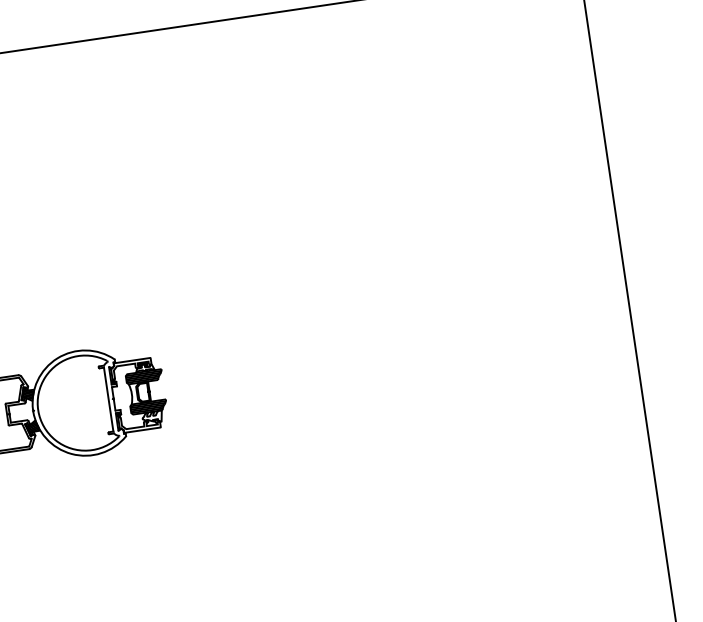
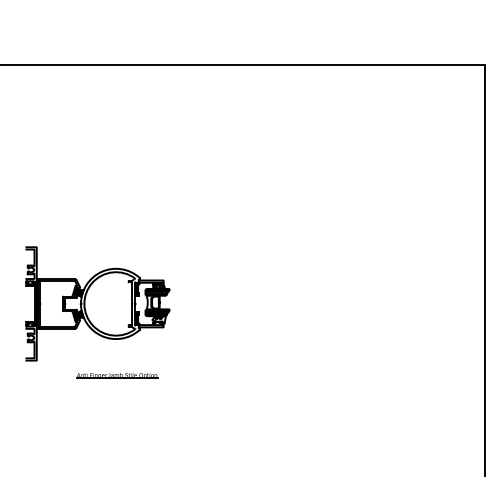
part: (102, 508) -> (117, 375), added

